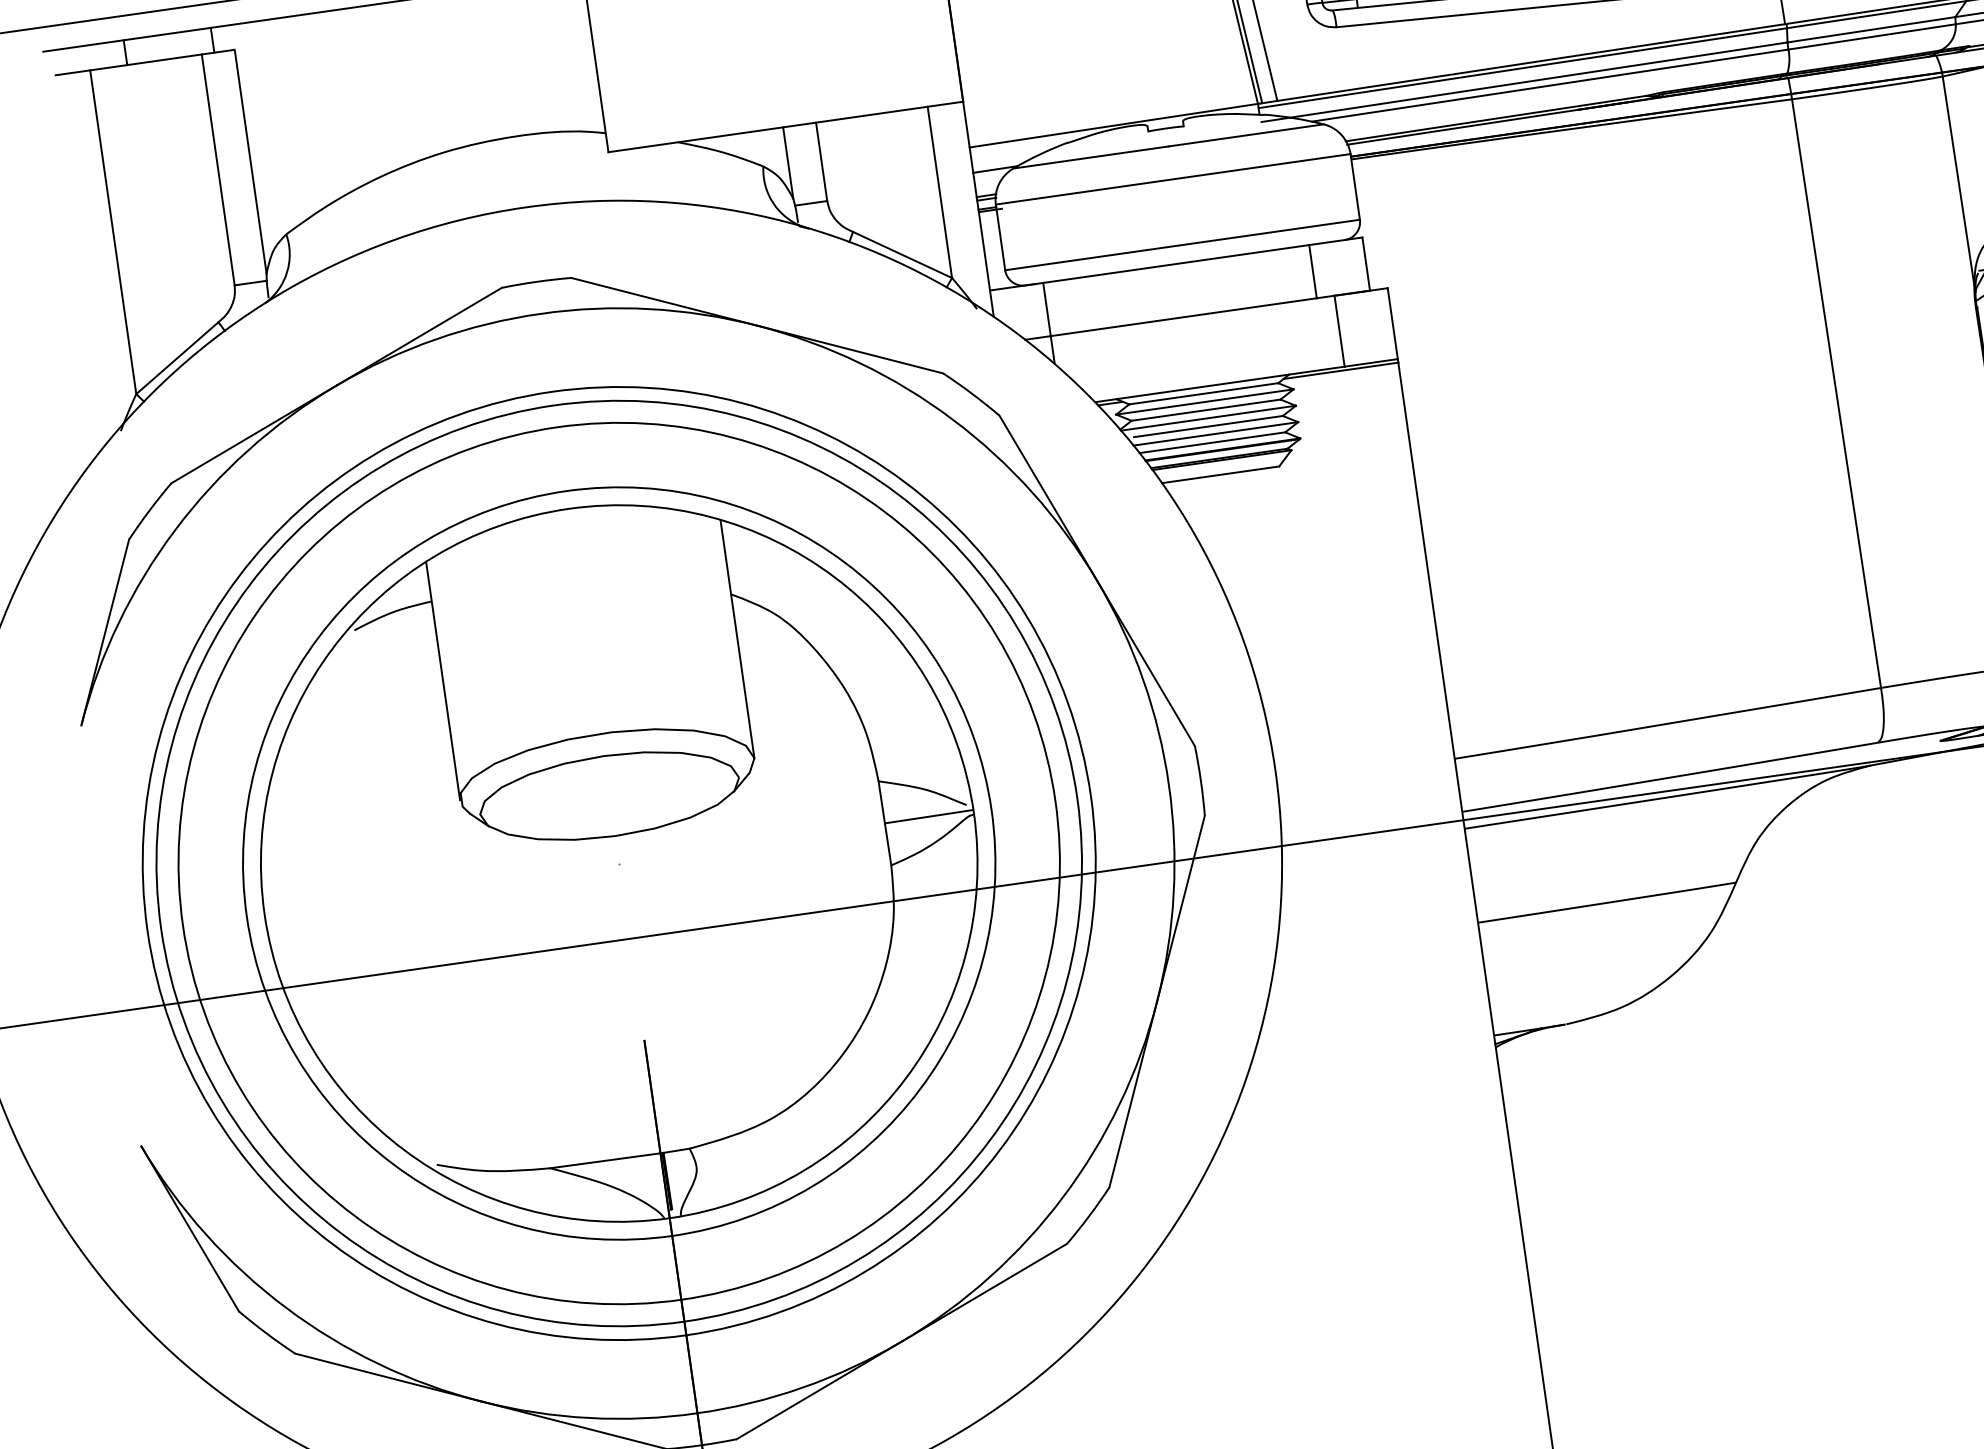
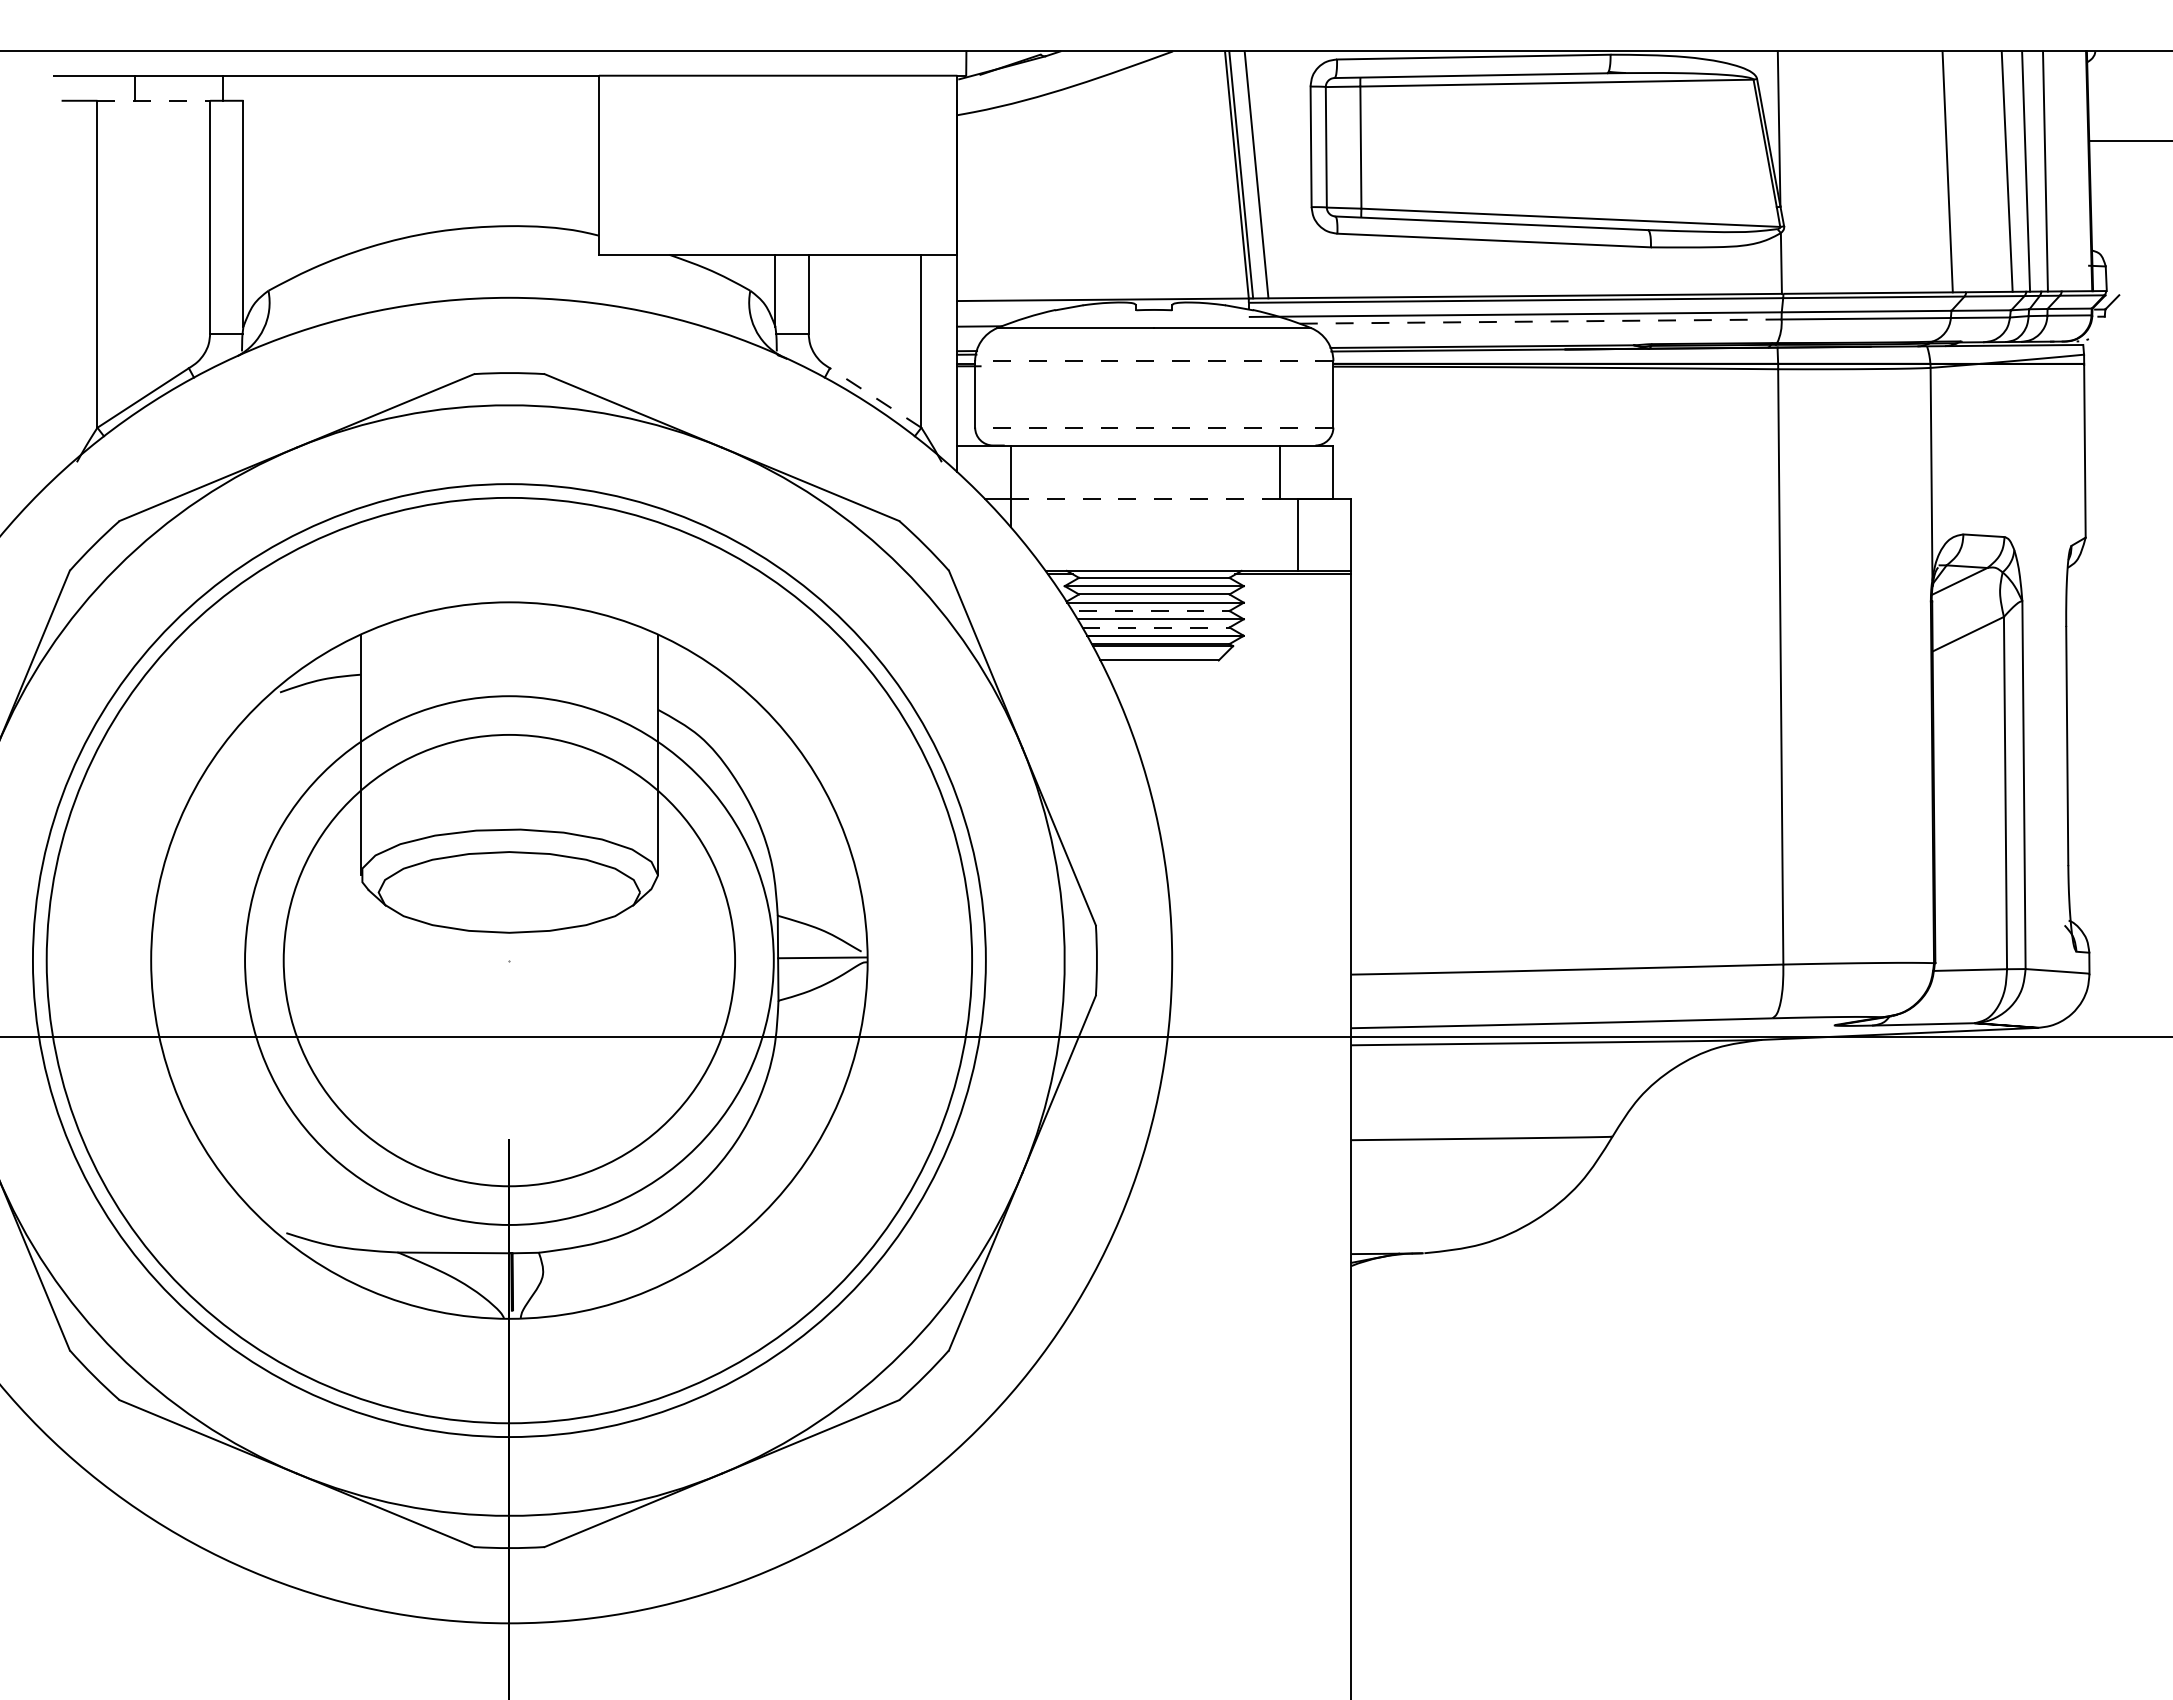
line: (146, 62) -> (154, 100), solid -> dashed
line: (1549, 85) -> (1540, 321), solid -> dashed
line: (1172, 179) -> (1153, 361), solid -> dashed
line: (1181, 245) -> (1153, 427), solid -> dashed
line: (902, 255) -> (875, 398), solid -> dashed
line: (1184, 317) -> (1145, 499), solid -> dashed
line: (1208, 426) -> (1154, 610), solid -> dashed
line: (1211, 442) -> (1155, 627), solid -> dashed
circle: (619, 863) -> (509, 960), size x0.6
circle: (619, 863) -> (509, 960), size x0.6

